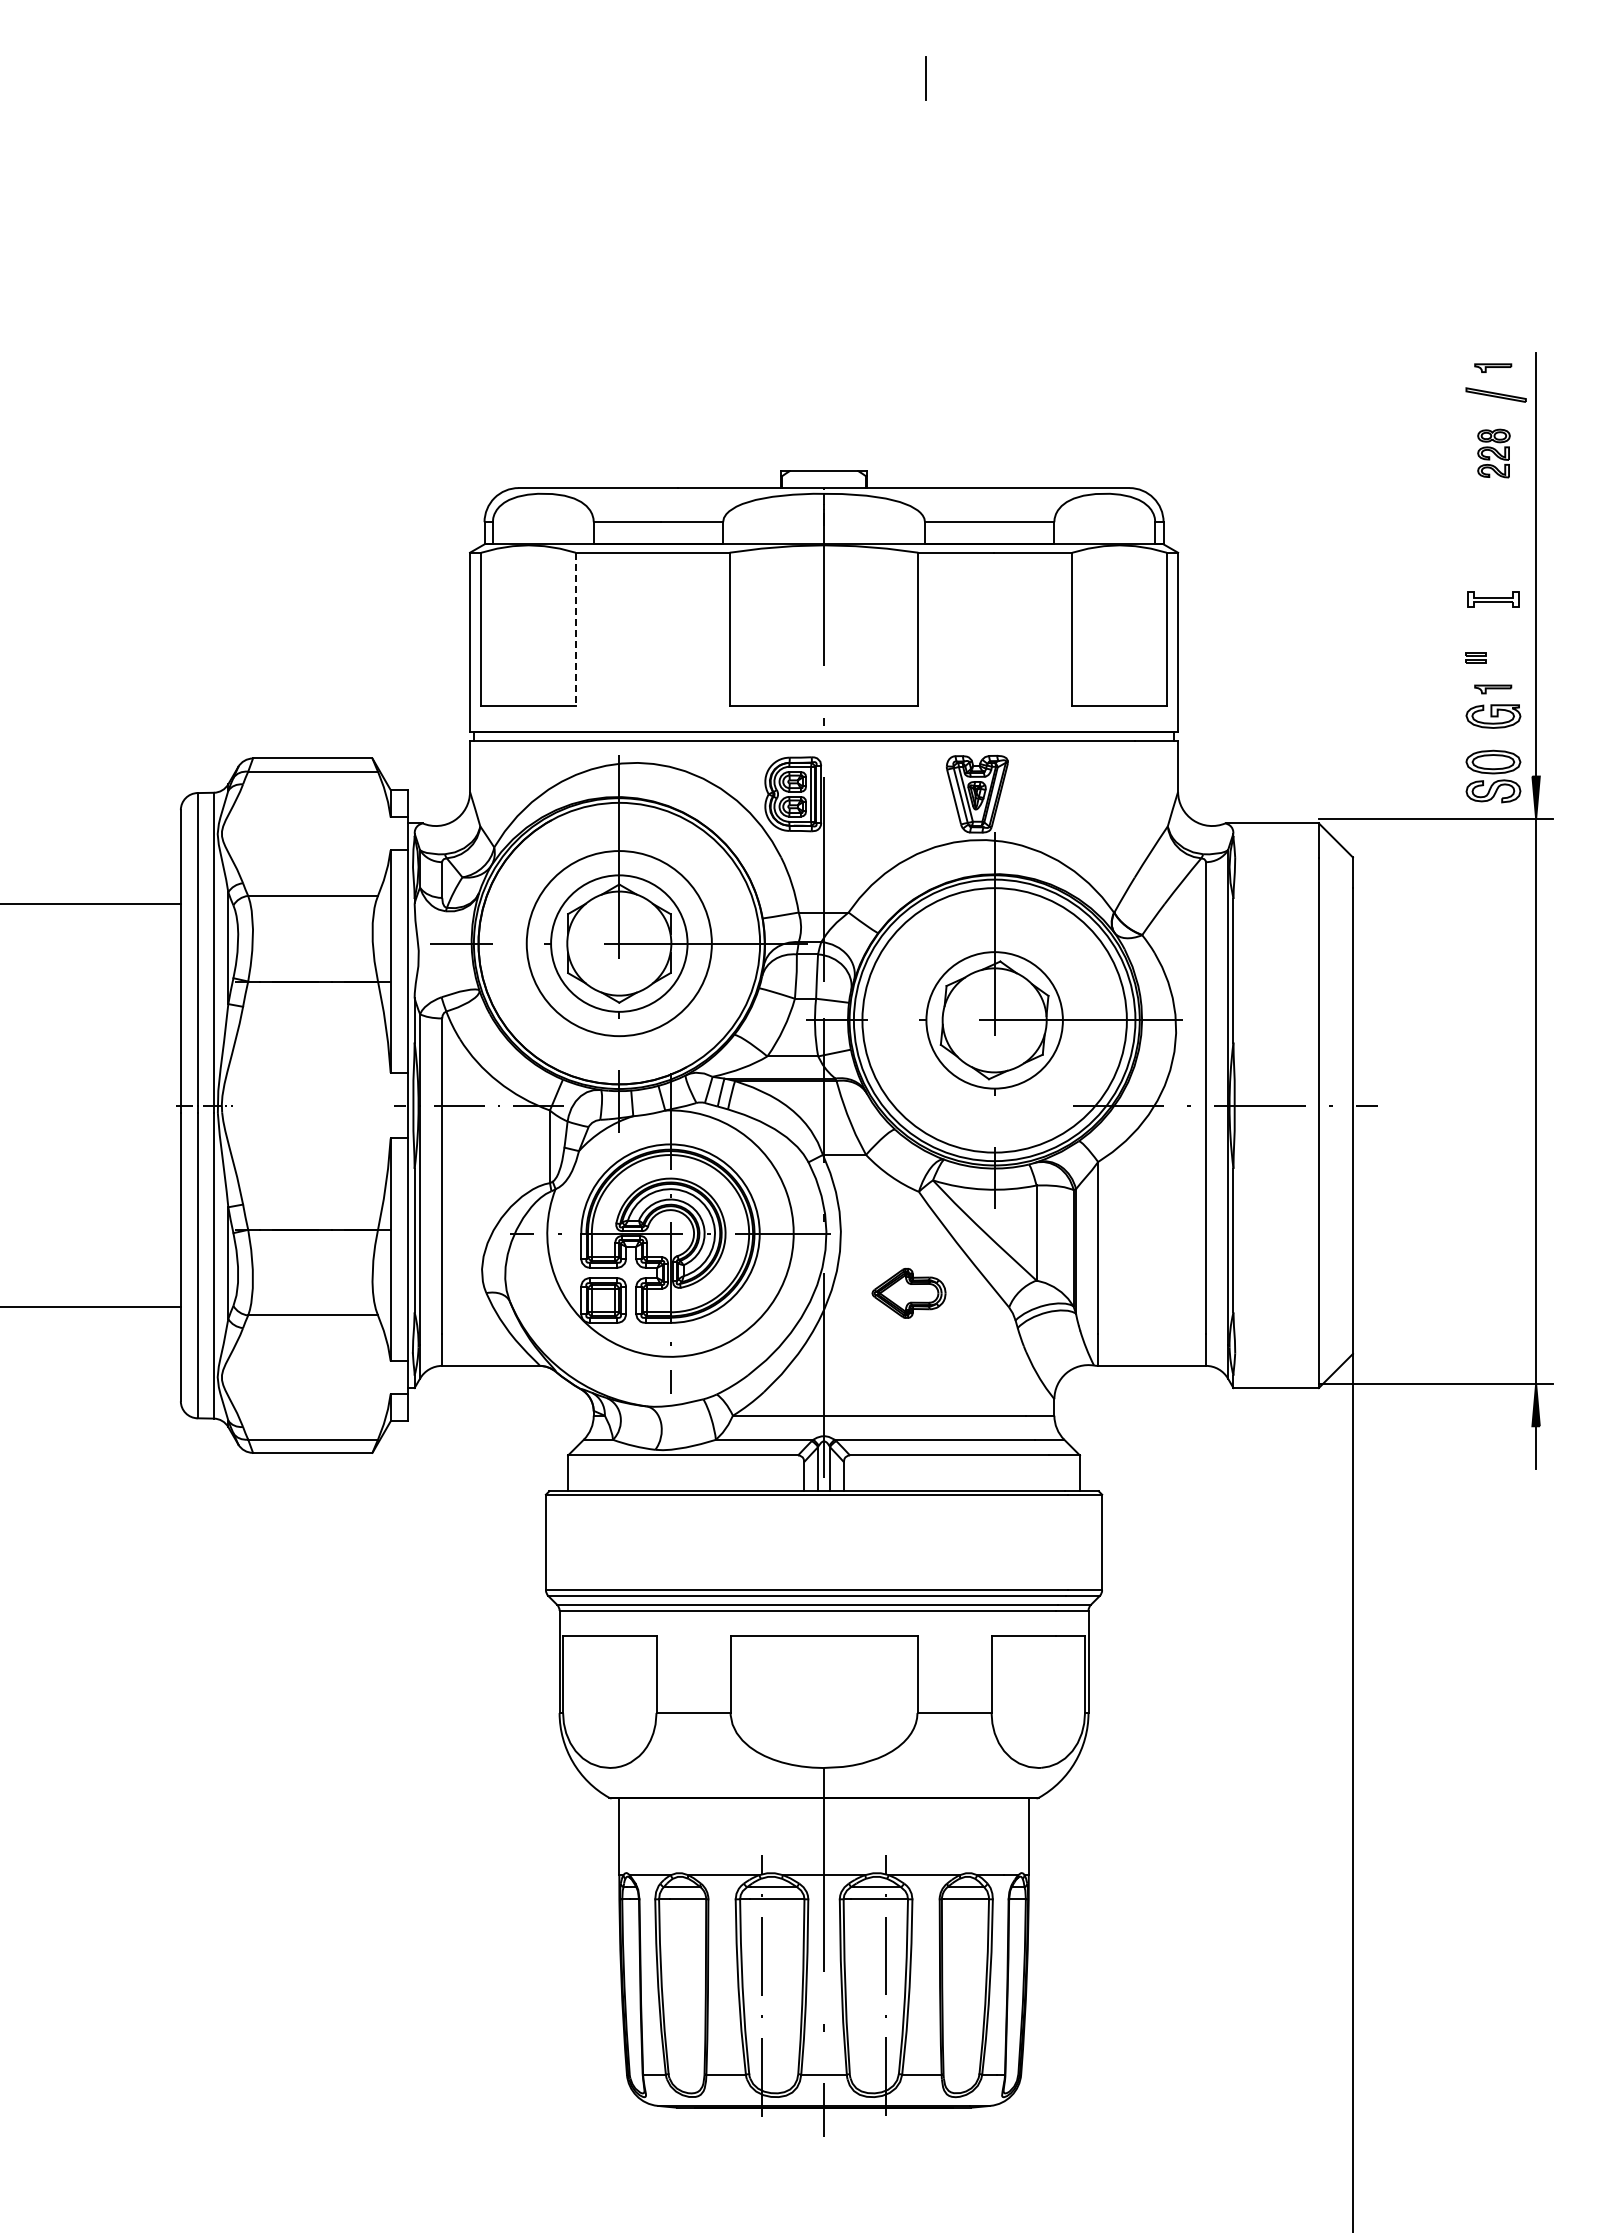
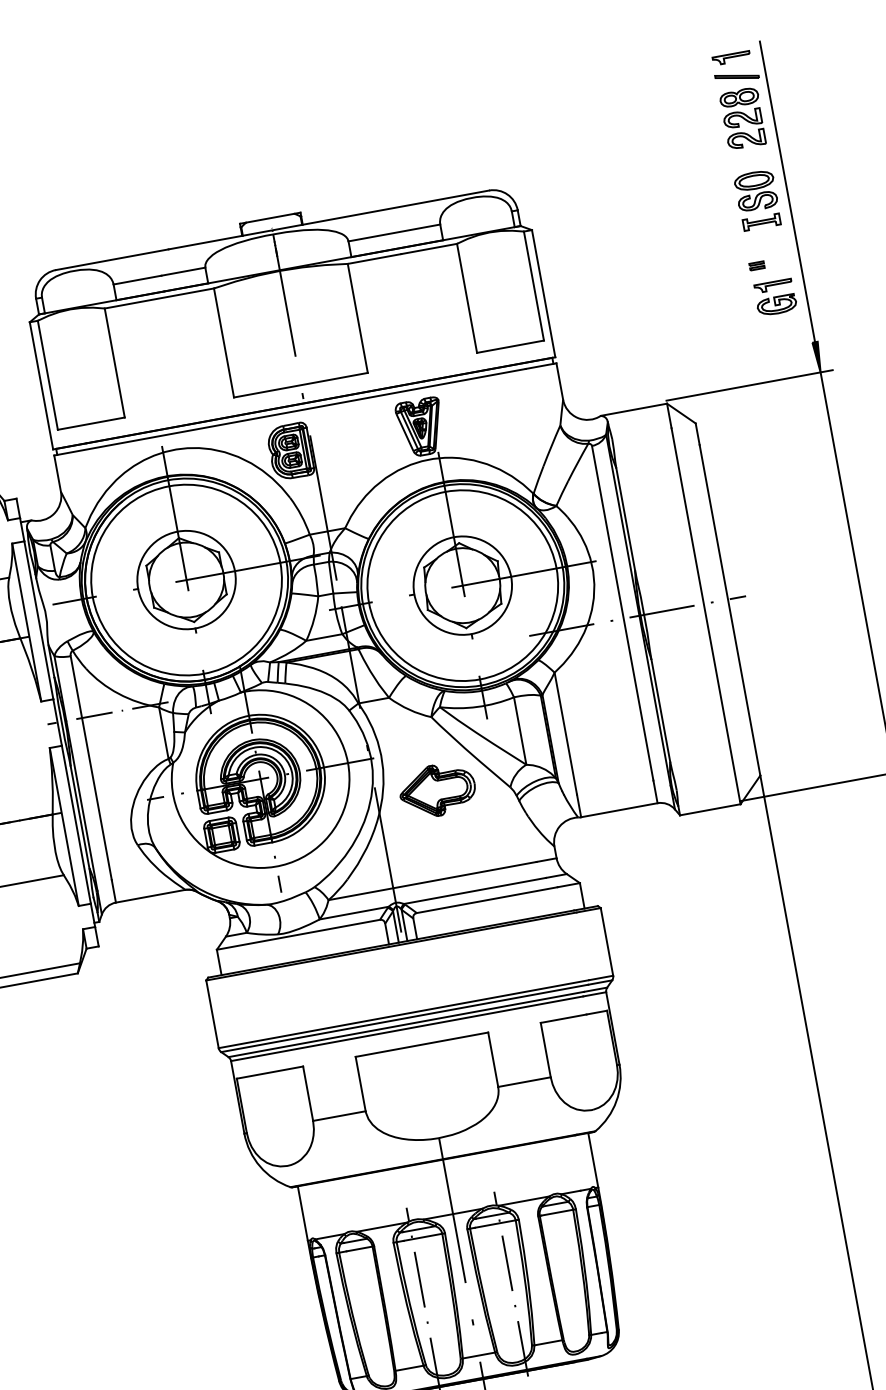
part: (1492, 367) -> (730, 57), size x1.43
part: (1493, 453) -> (742, 118), size x1.67
line: (575, 629) -> (114, 362), dashed -> solid
part: (1492, 689) -> (772, 286), size x1.43
part: (1493, 776) -> (756, 191), moved
circle: (619, 943) -> (186, 579), size x1.43
part: (908, 1293) -> (437, 790), size x1.43

